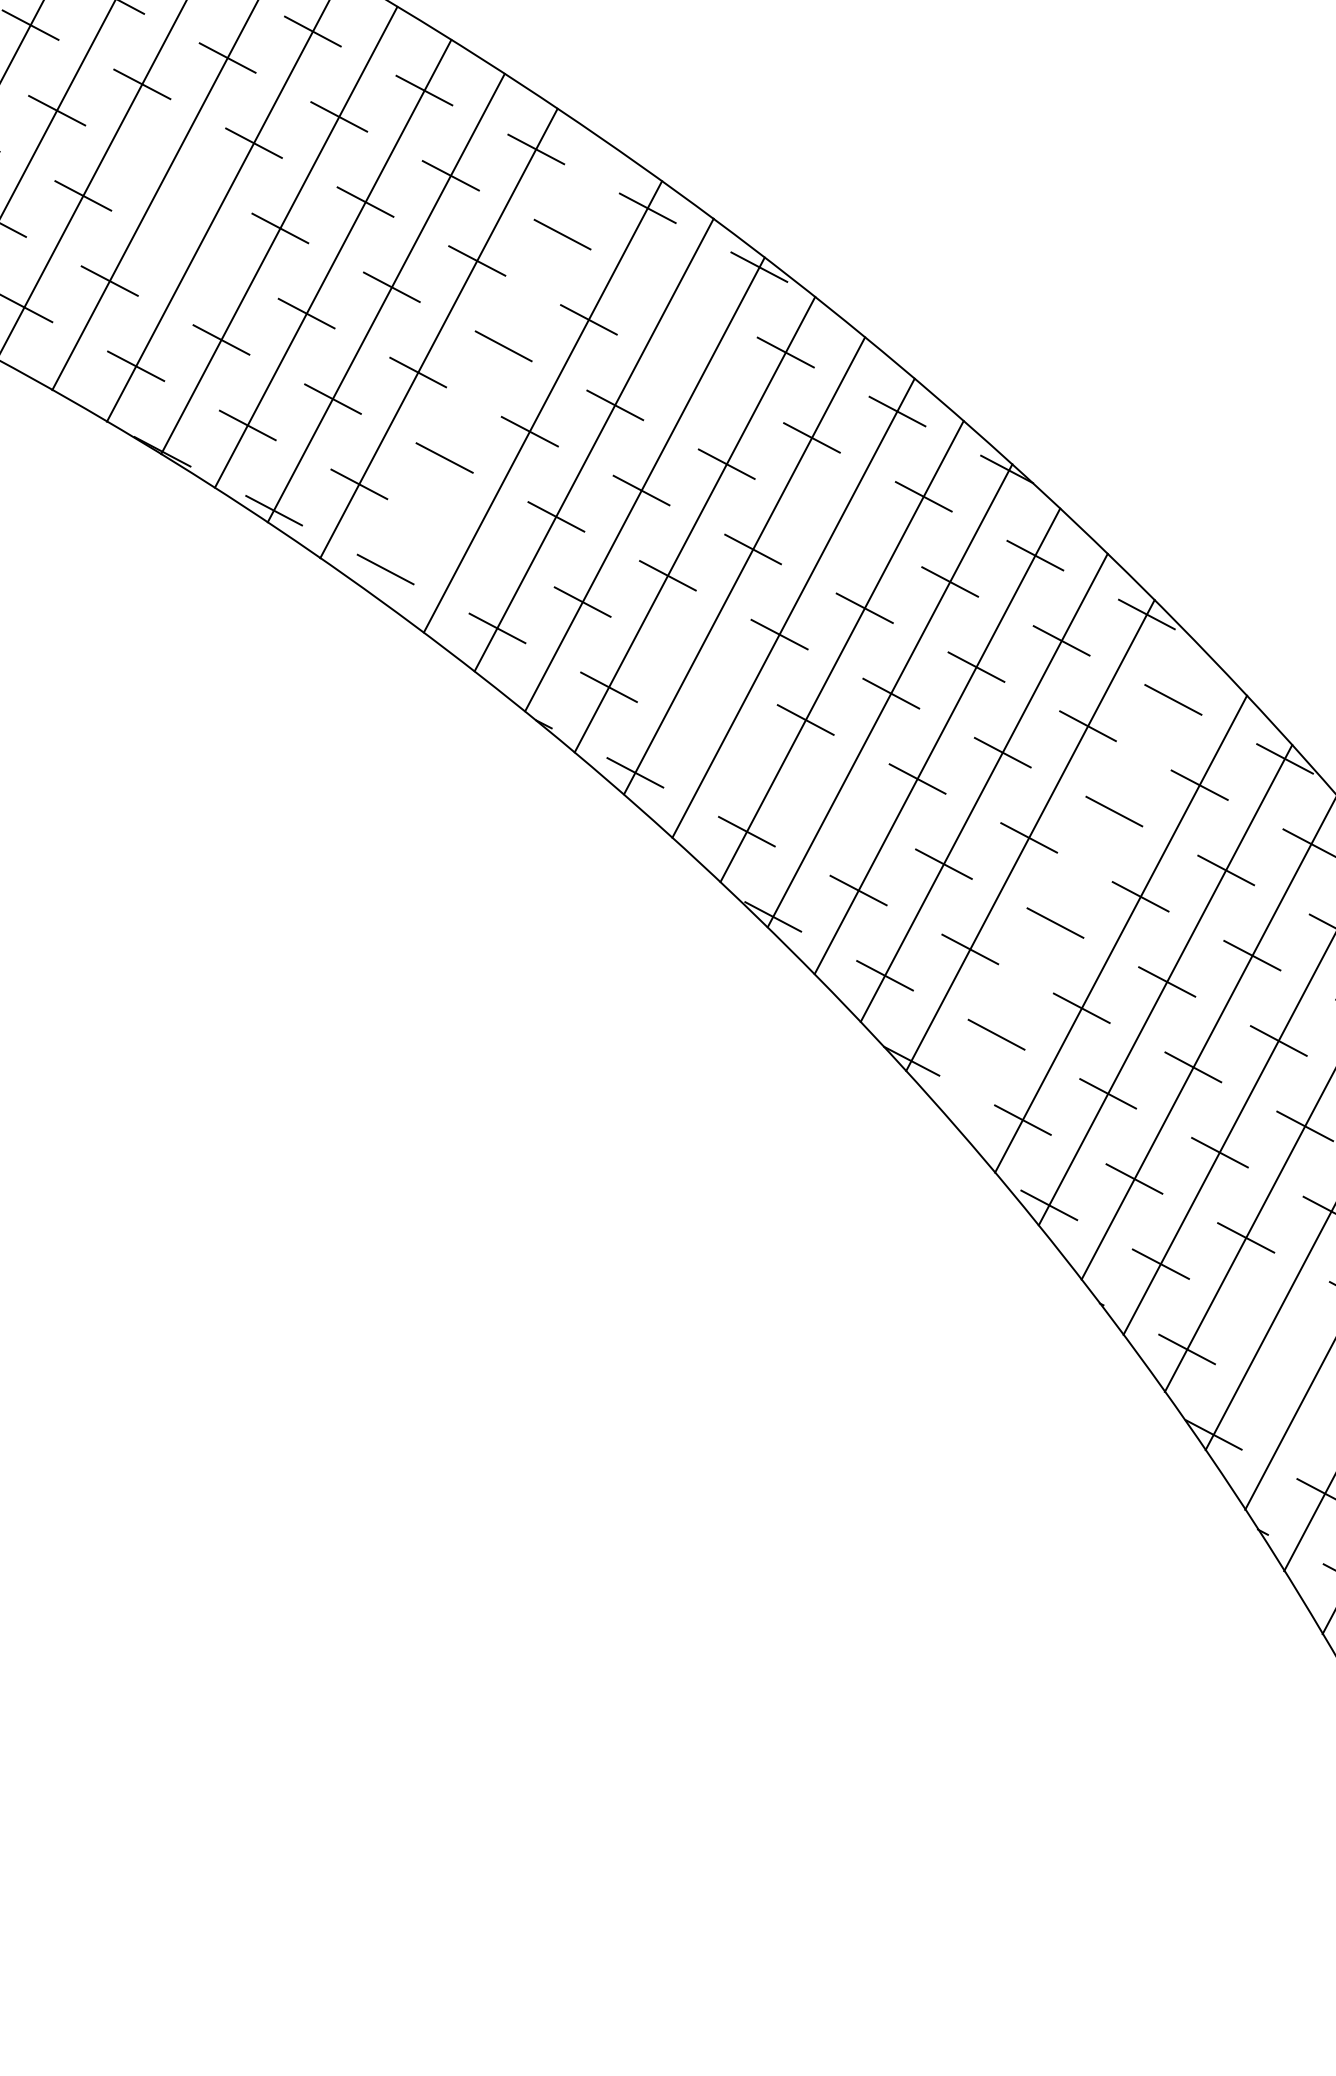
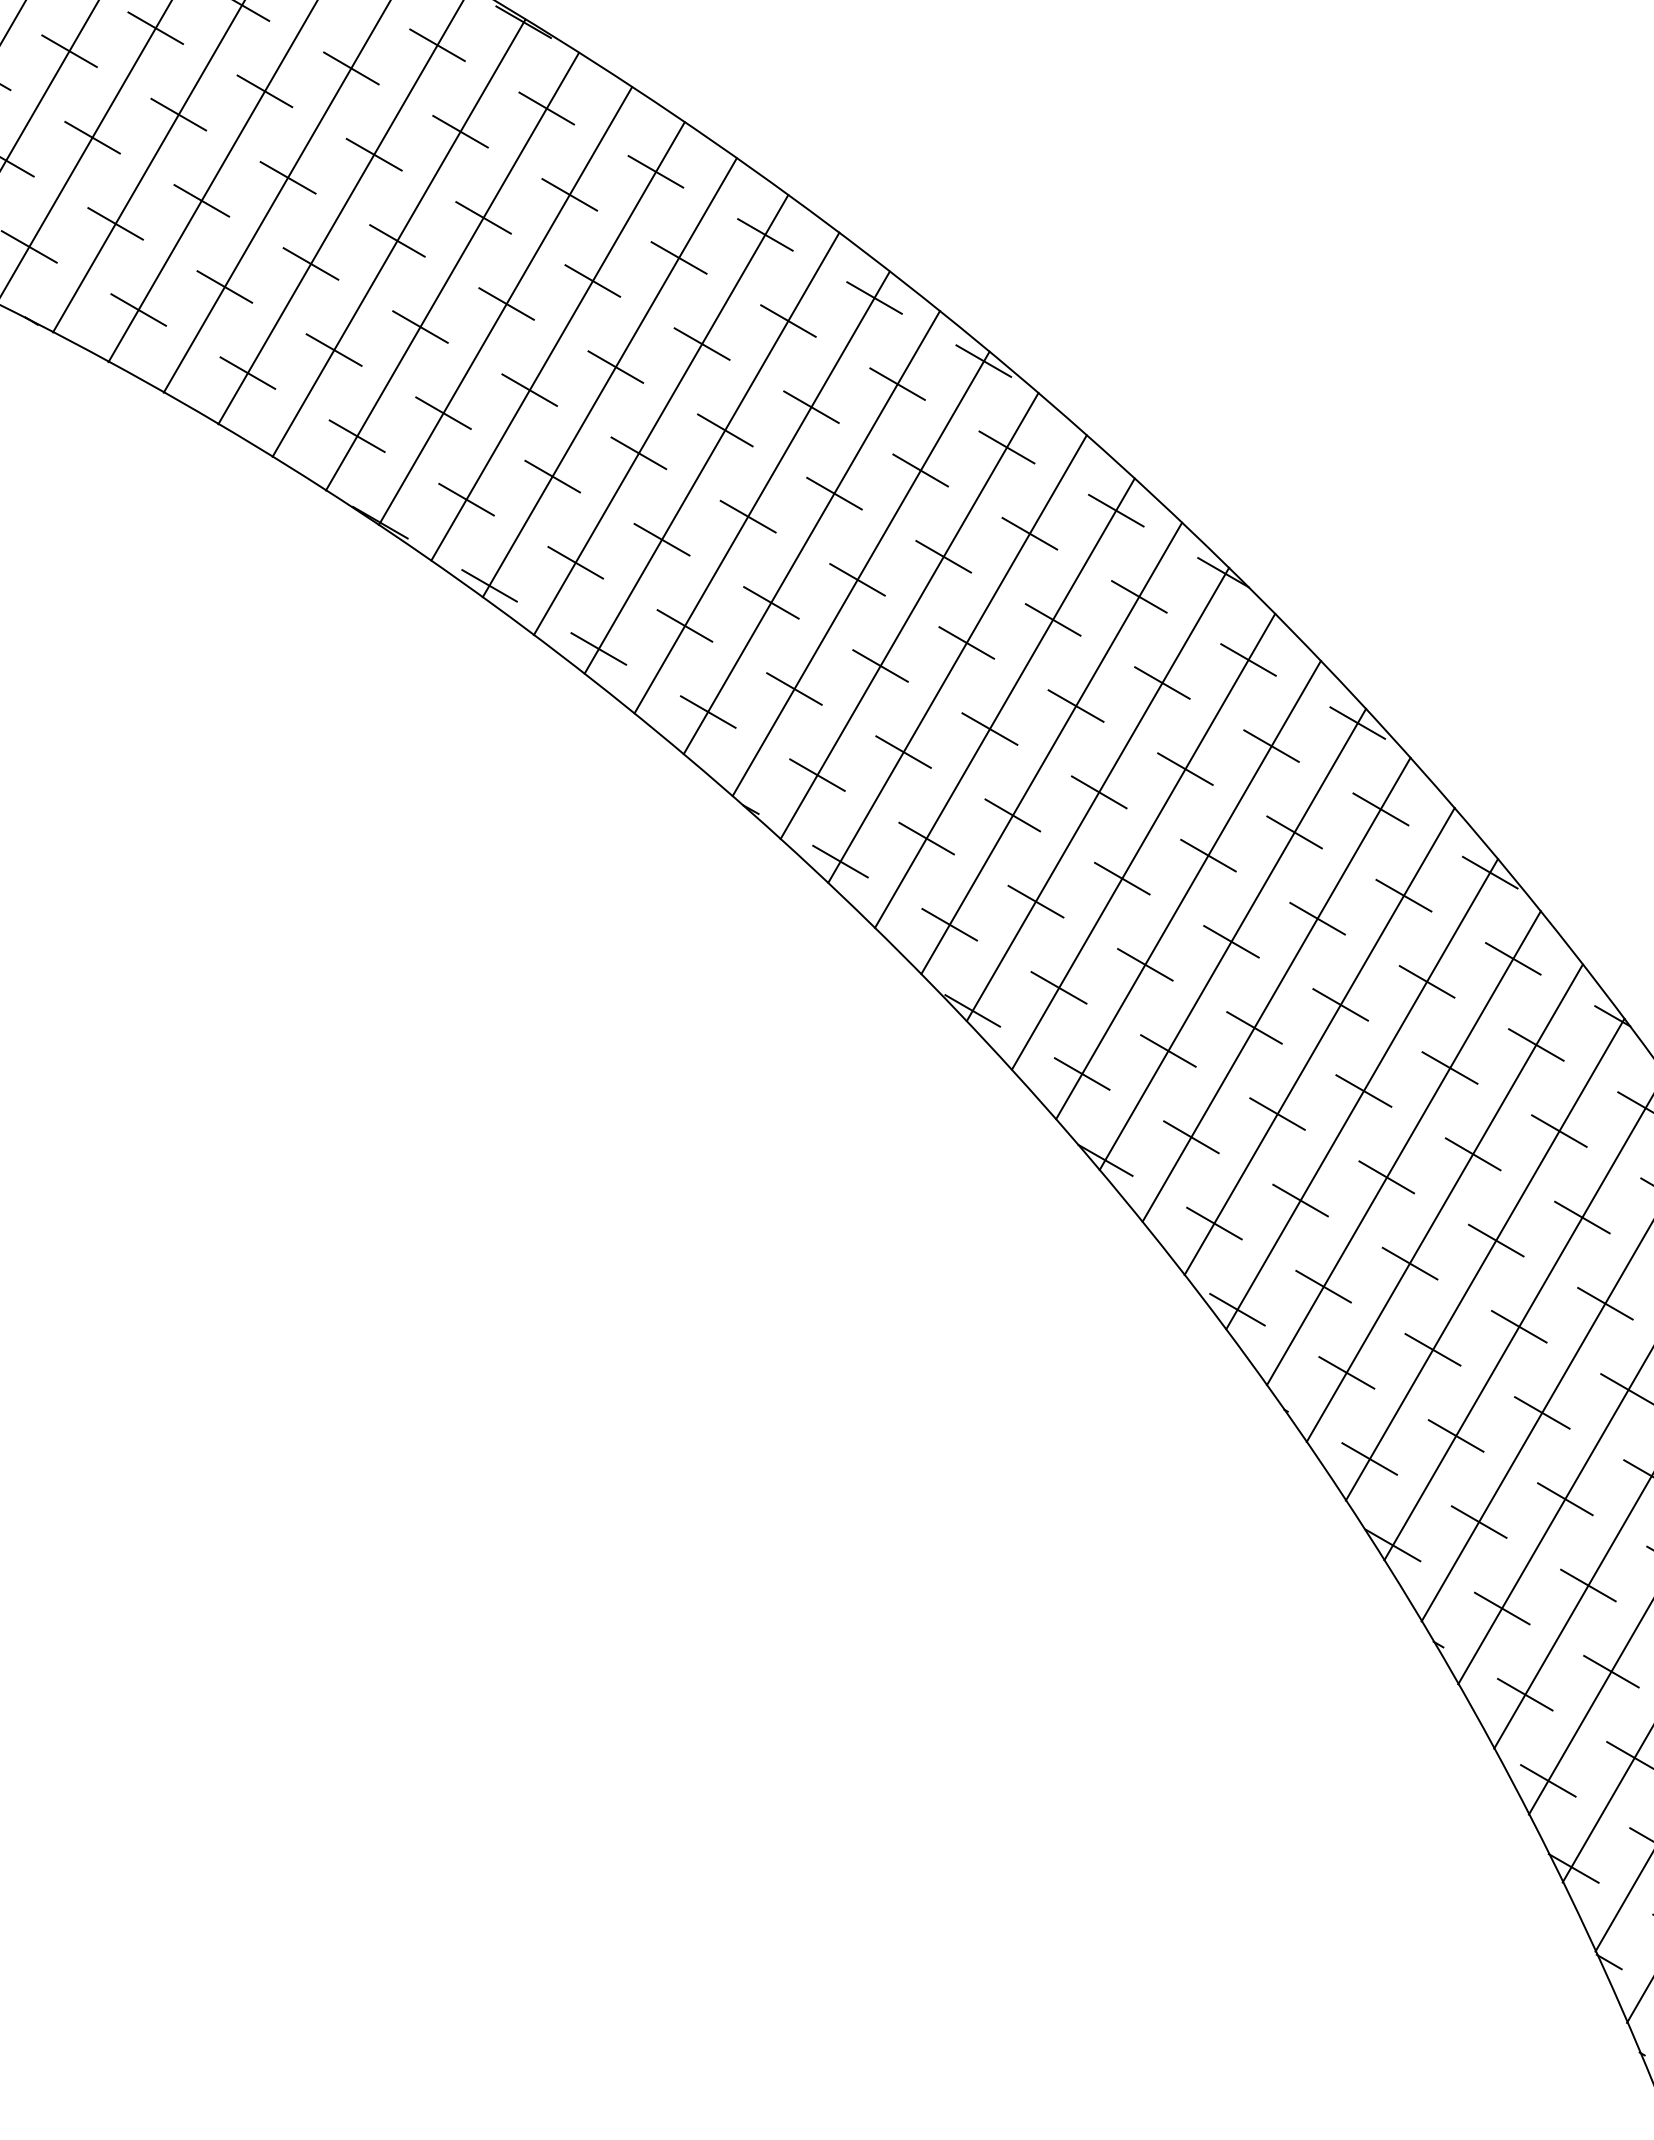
line: (168, 169) -> (397, 240), added
line: (195, 254) -> (420, 326), added
line: (673, 292) -> (897, 383), added
line: (490, 368) -> (711, 452), added
line: (700, 378) -> (920, 470), added
line: (837, 522) -> (1052, 619), added
line: (470, 542) -> (684, 625), added
line: (694, 660) -> (903, 751), added
line: (720, 746) -> (926, 838), added
line: (831, 805) -> (1035, 901), added
line: (1075, 883) -> (1276, 989), added
line: (1271, 1322) -> (1455, 1435), added
line: (1298, 1407) -> (1478, 1521), added

